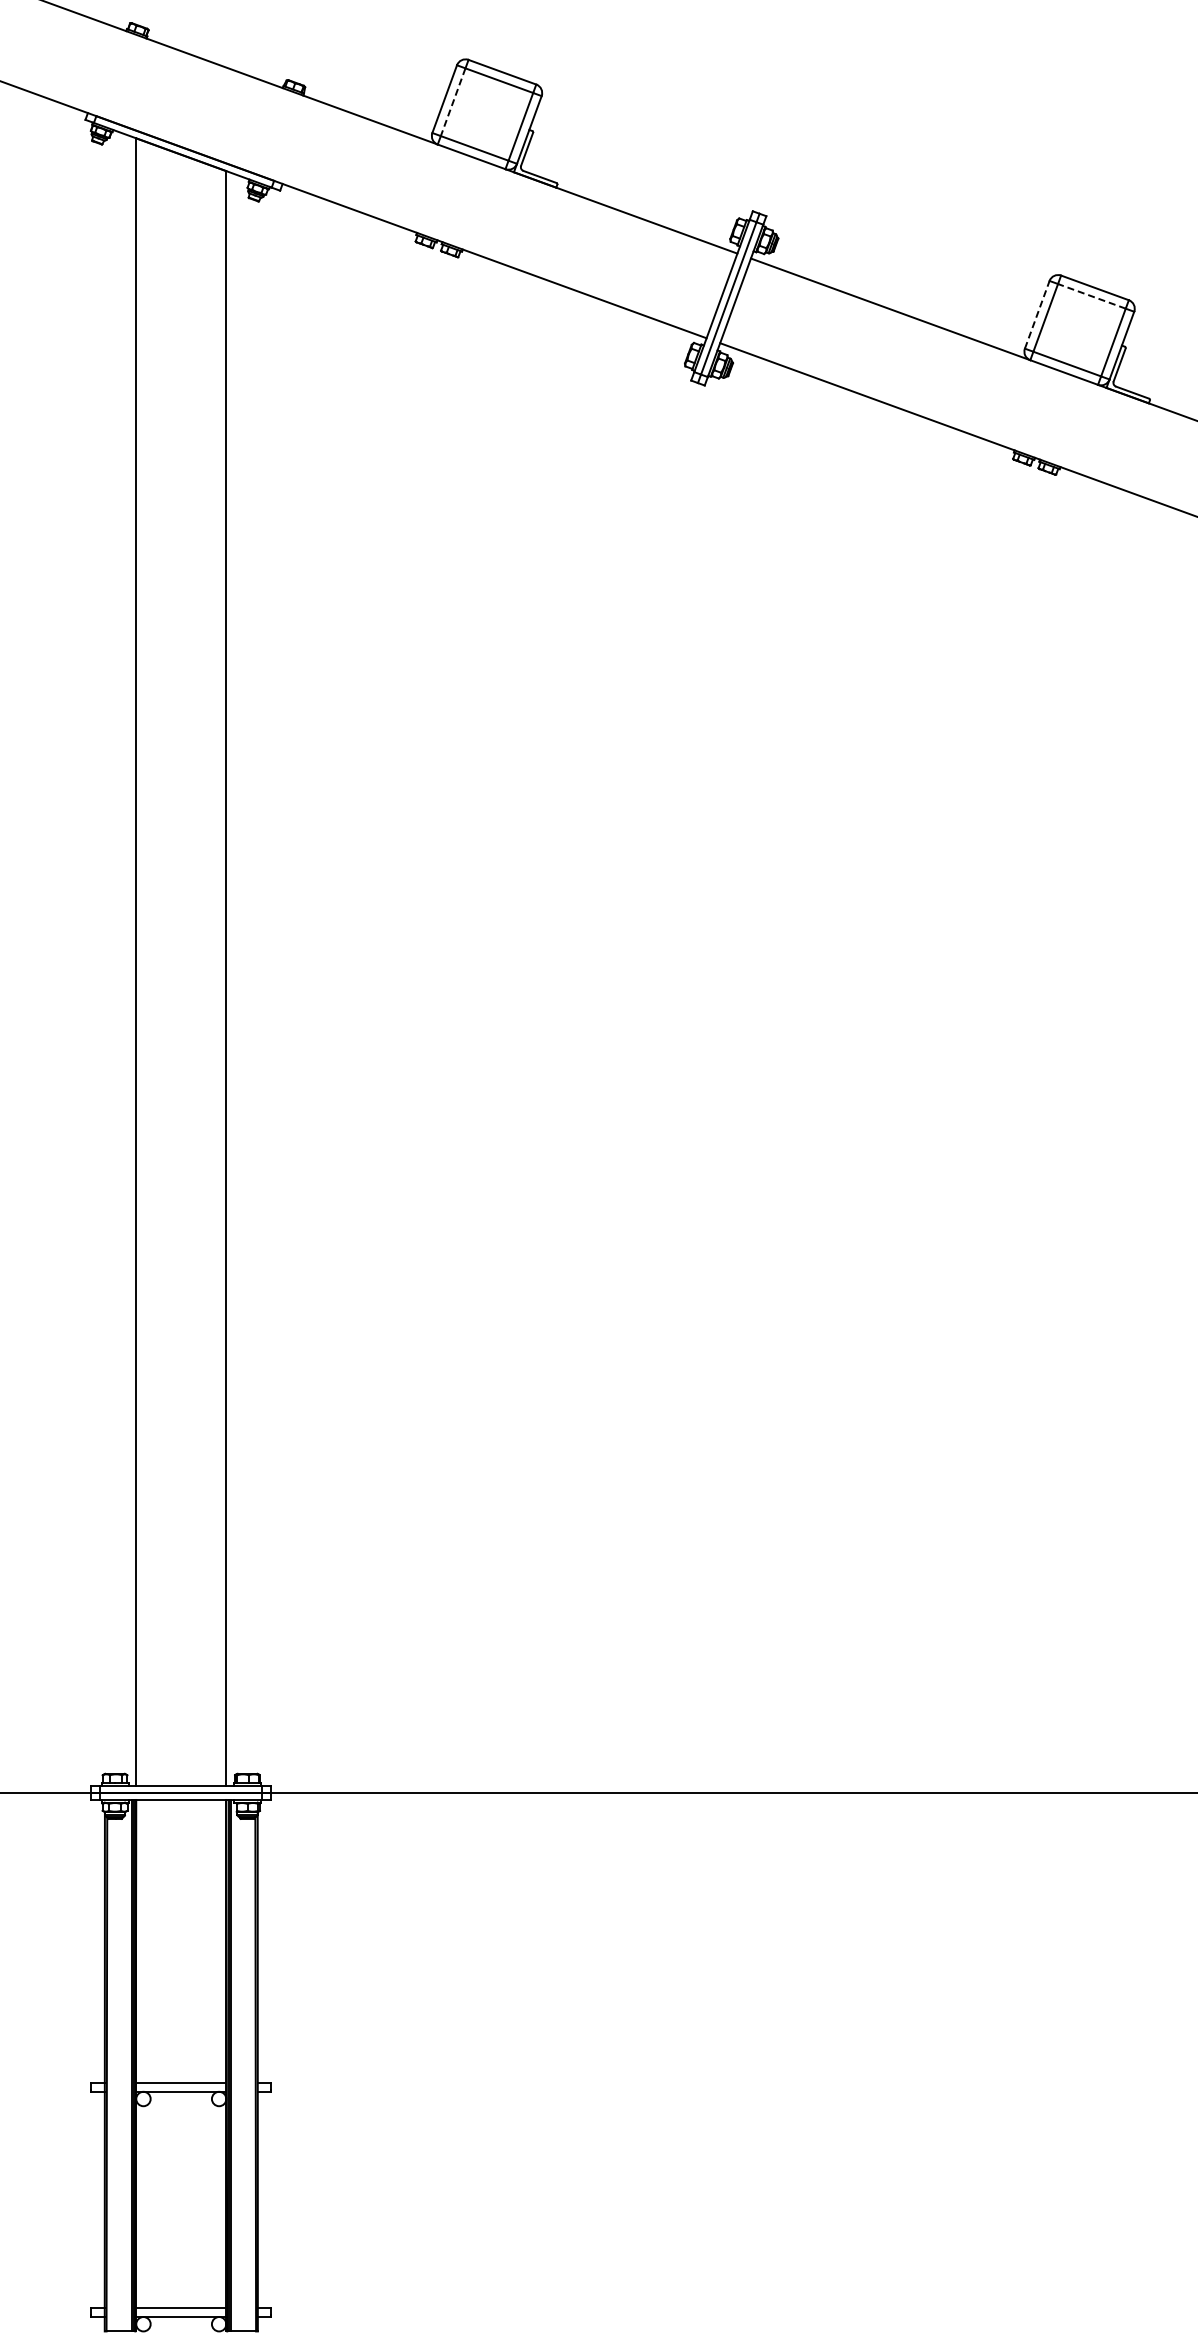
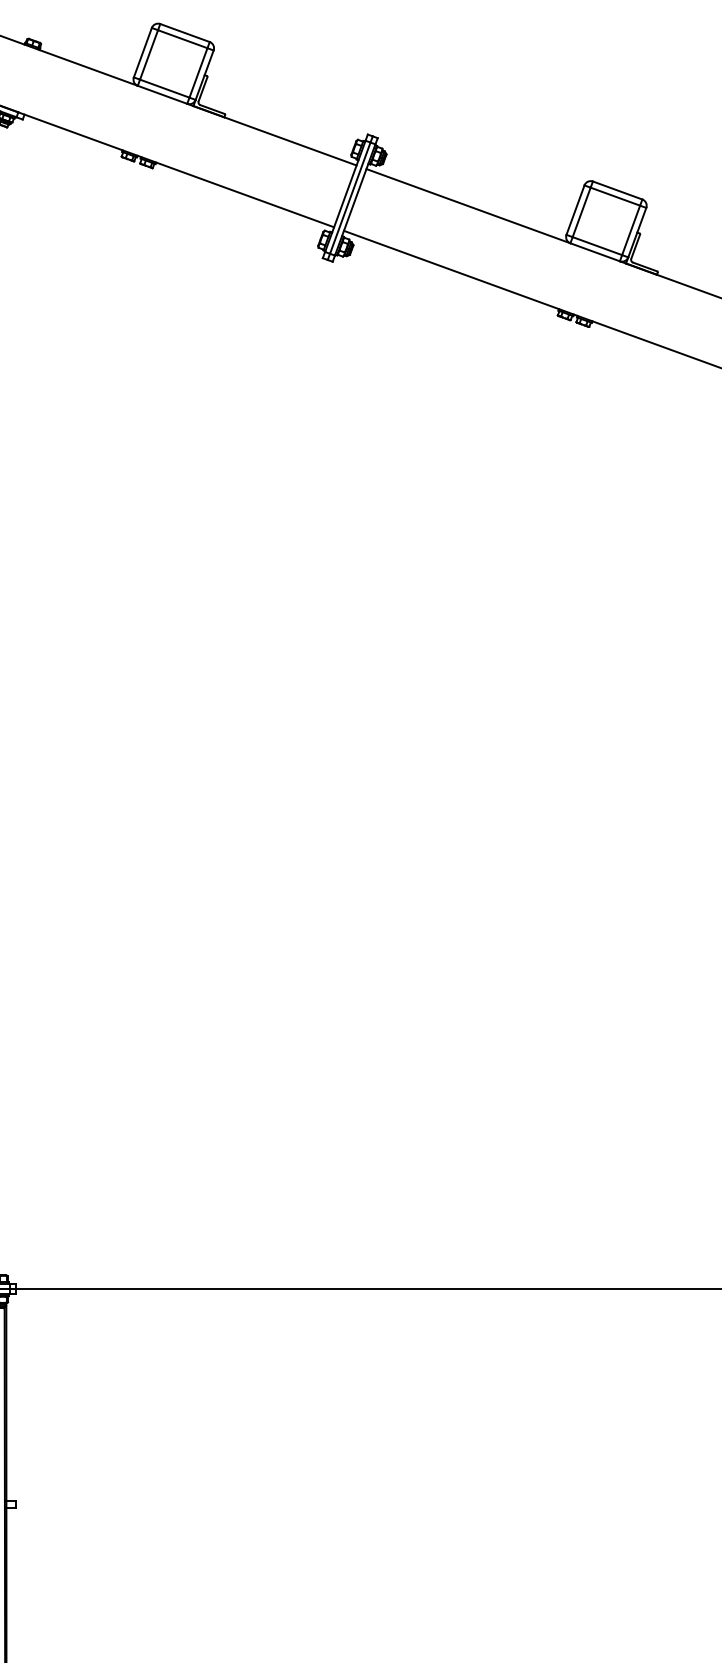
line: (453, 102) -> (149, 55), dashed -> solid
line: (1091, 296) -> (615, 196), dashed -> solid
line: (1037, 314) -> (575, 209), dashed -> solid

